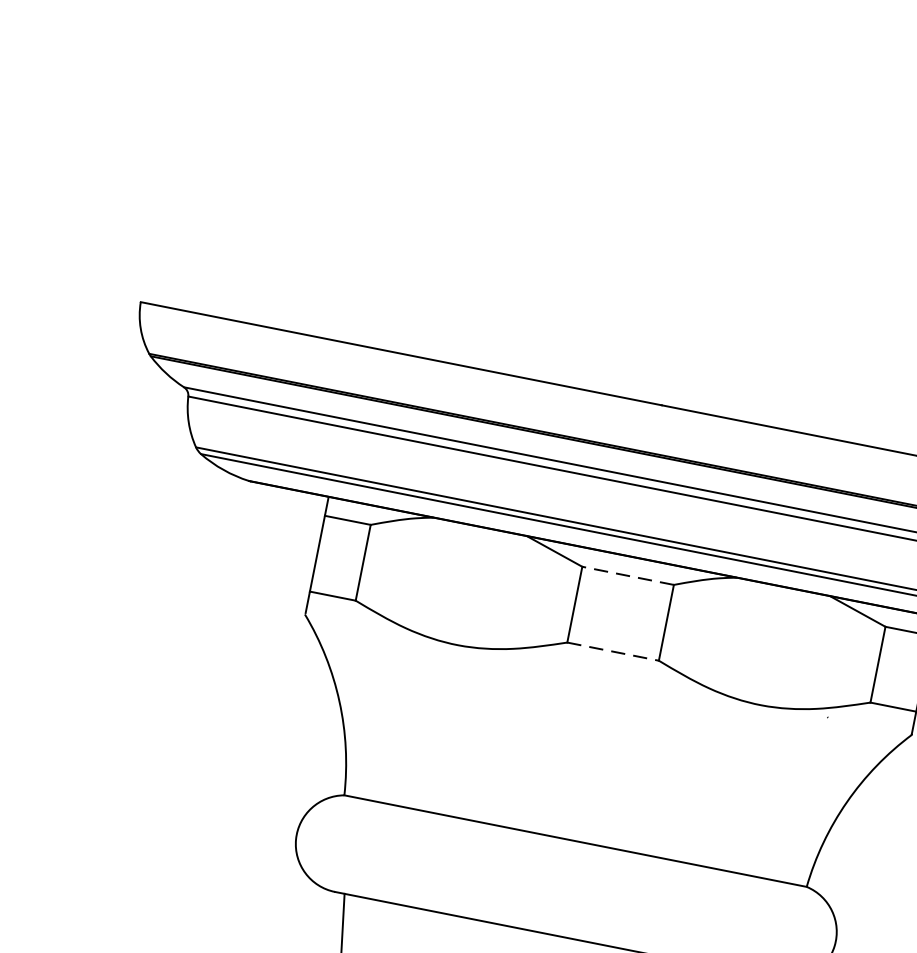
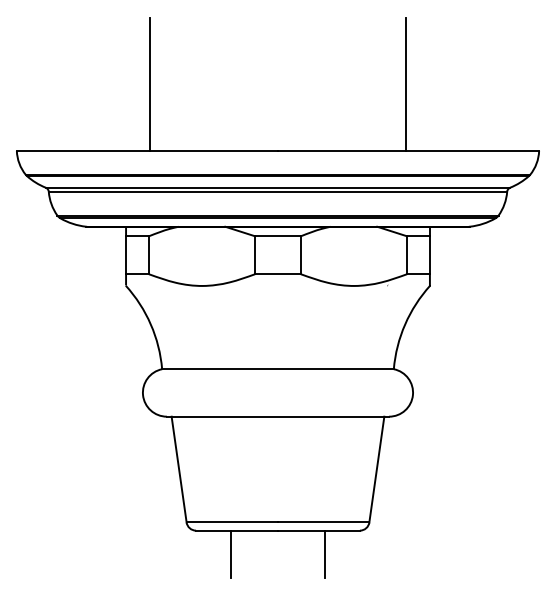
line: (432, 220) -> (149, 83), added
line: (629, 576) -> (278, 236), dashed -> solid
line: (614, 652) -> (278, 274), dashed -> solid

